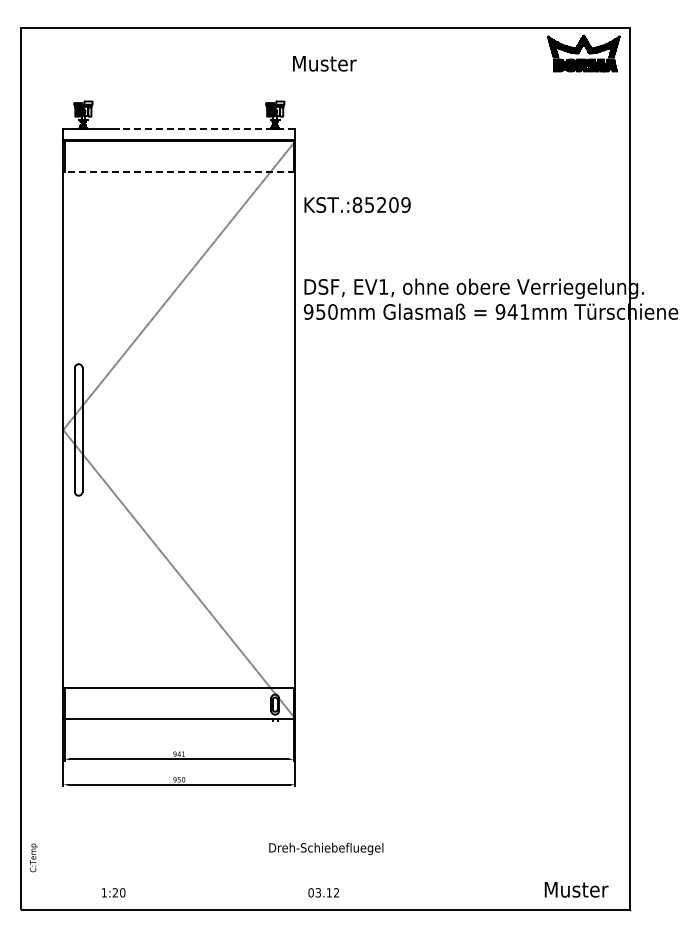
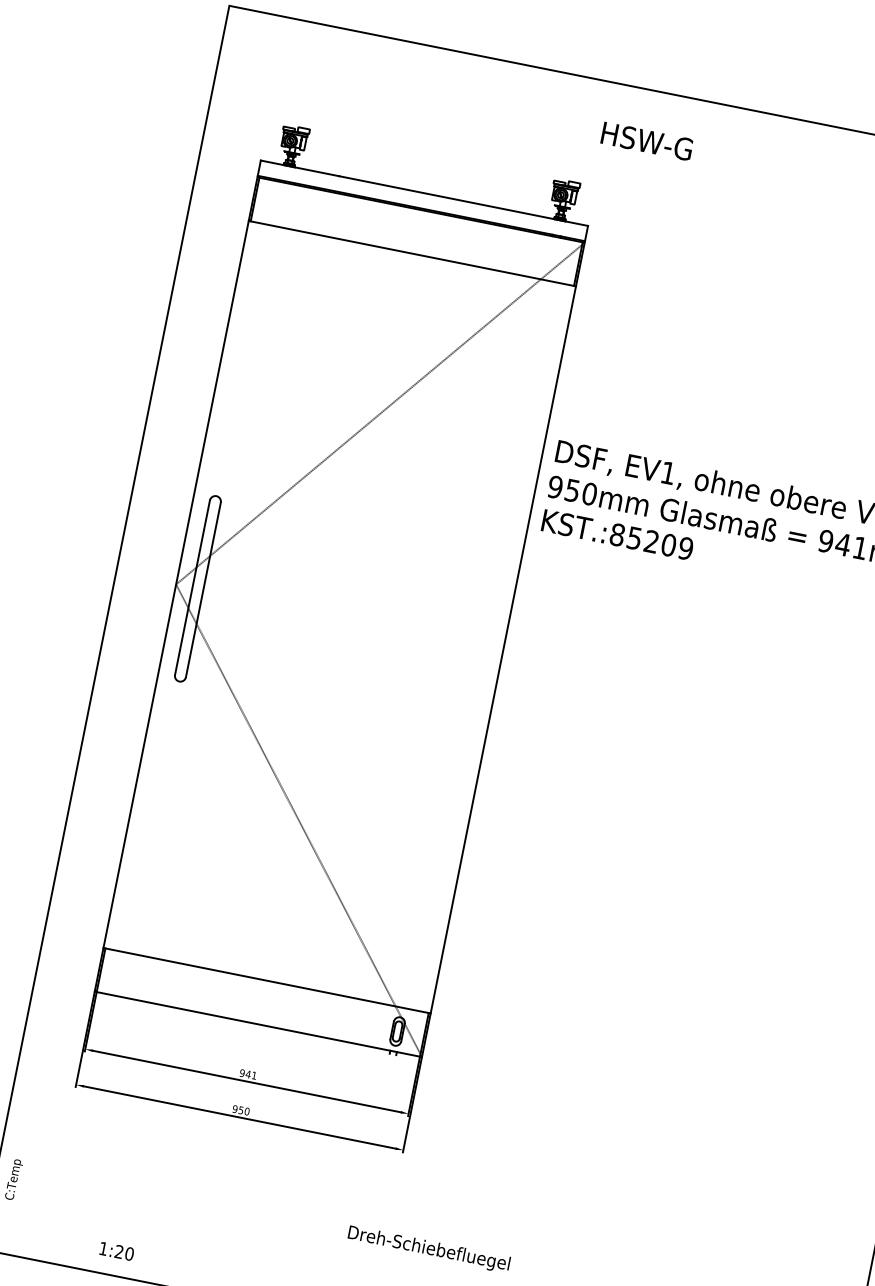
text: (324, 63) -> (647, 141), Muster -> HSW-G
line: (206, 129) -> (462, 201), dashed -> solid
line: (178, 172) -> (411, 253), dashed -> solid
text: (357, 204) -> (617, 534), moved

